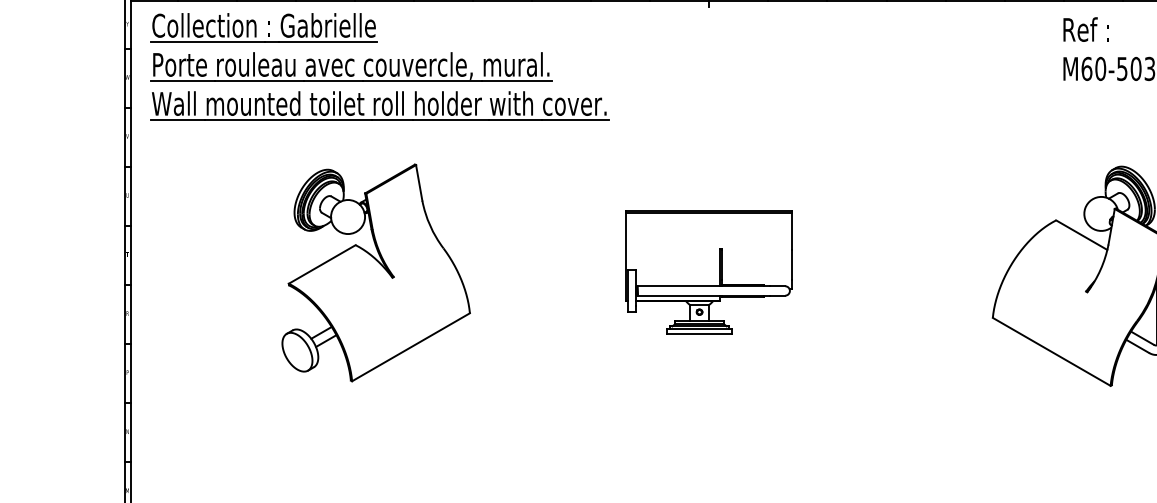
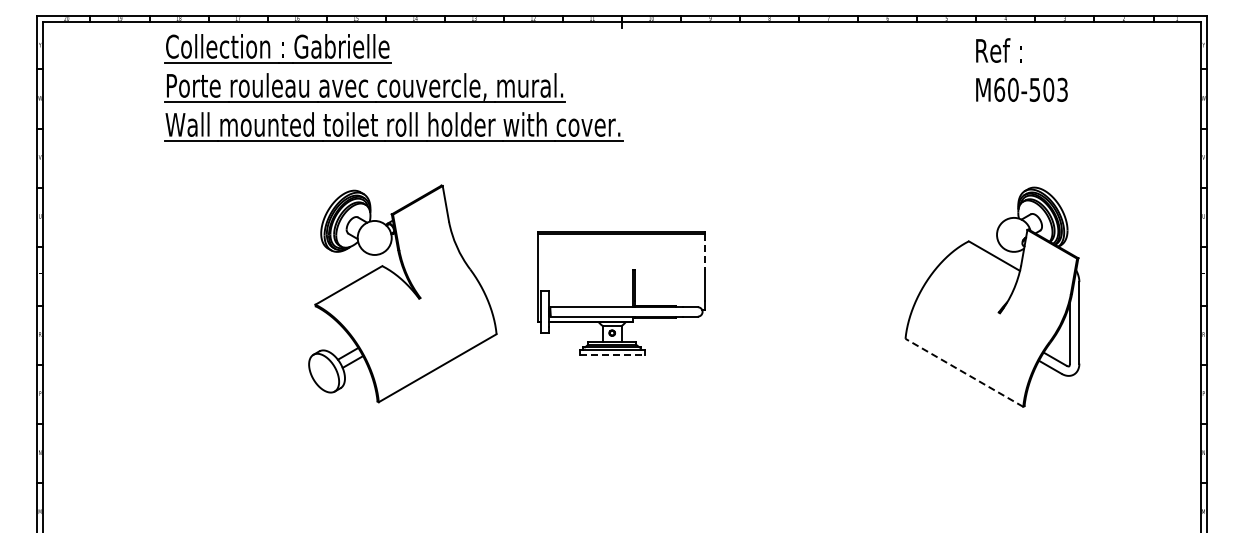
part: (379, 66) -> (393, 87), moved
line: (791, 231) -> (704, 252), solid -> dashed
part: (375, 272) -> (402, 293), moved
line: (699, 334) -> (612, 355), solid -> dashed
line: (1051, 351) -> (964, 372), solid -> dashed

